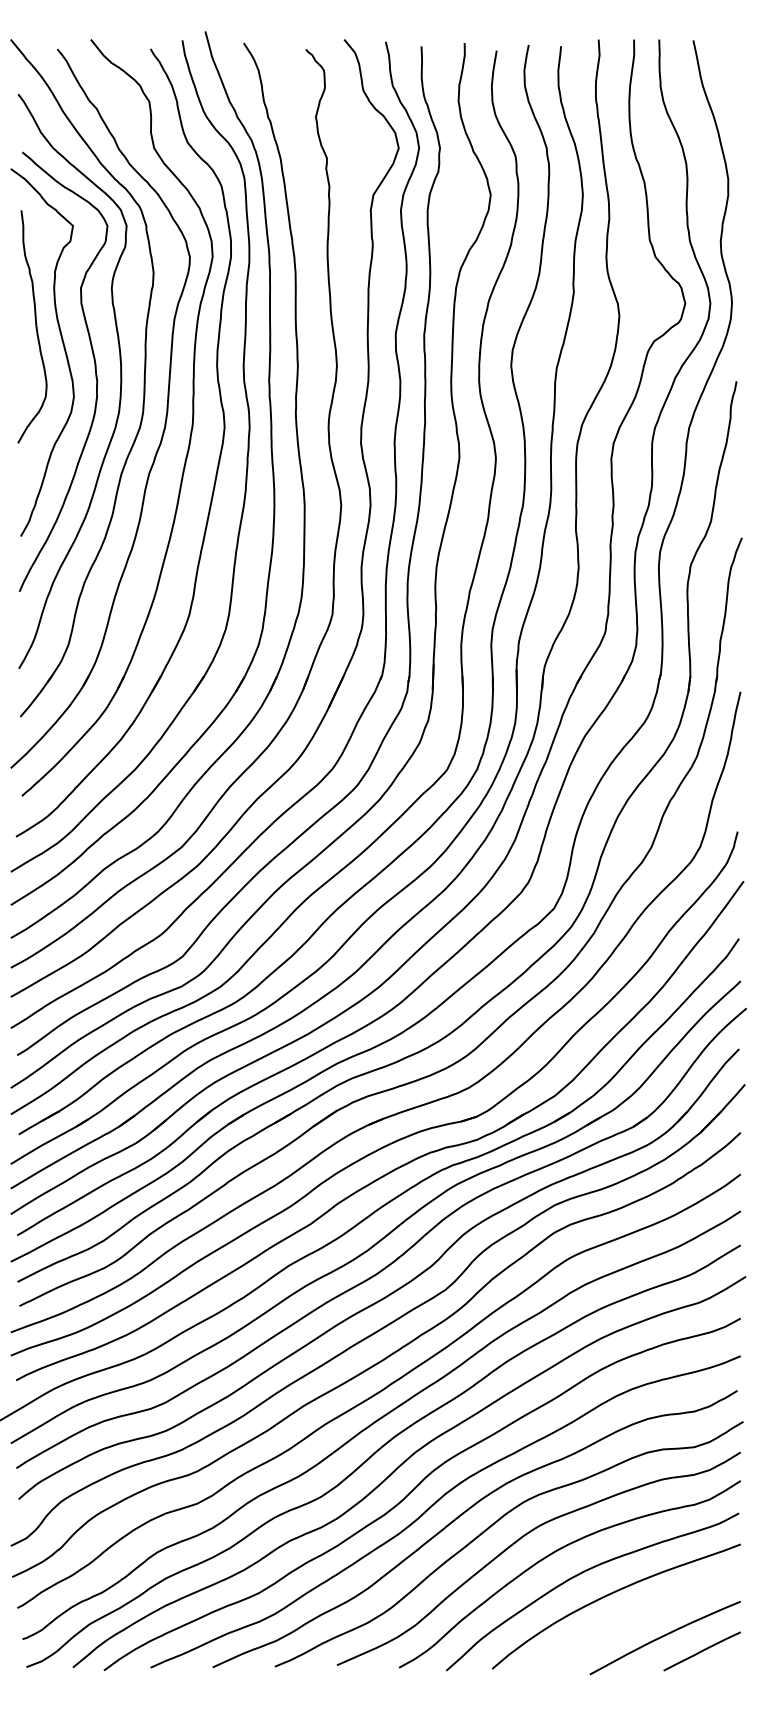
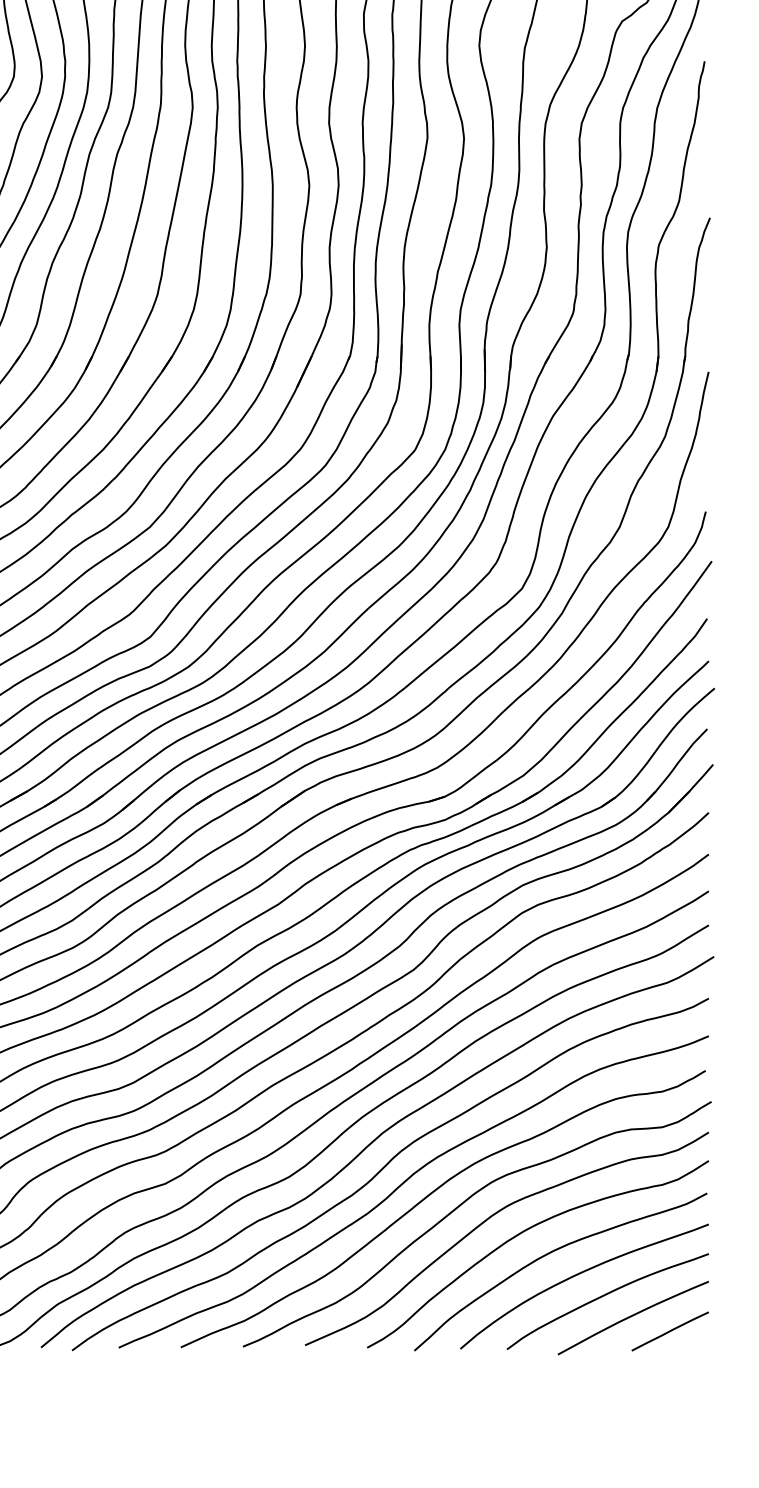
curve: (636, 1616) -> (604, 1296), added

